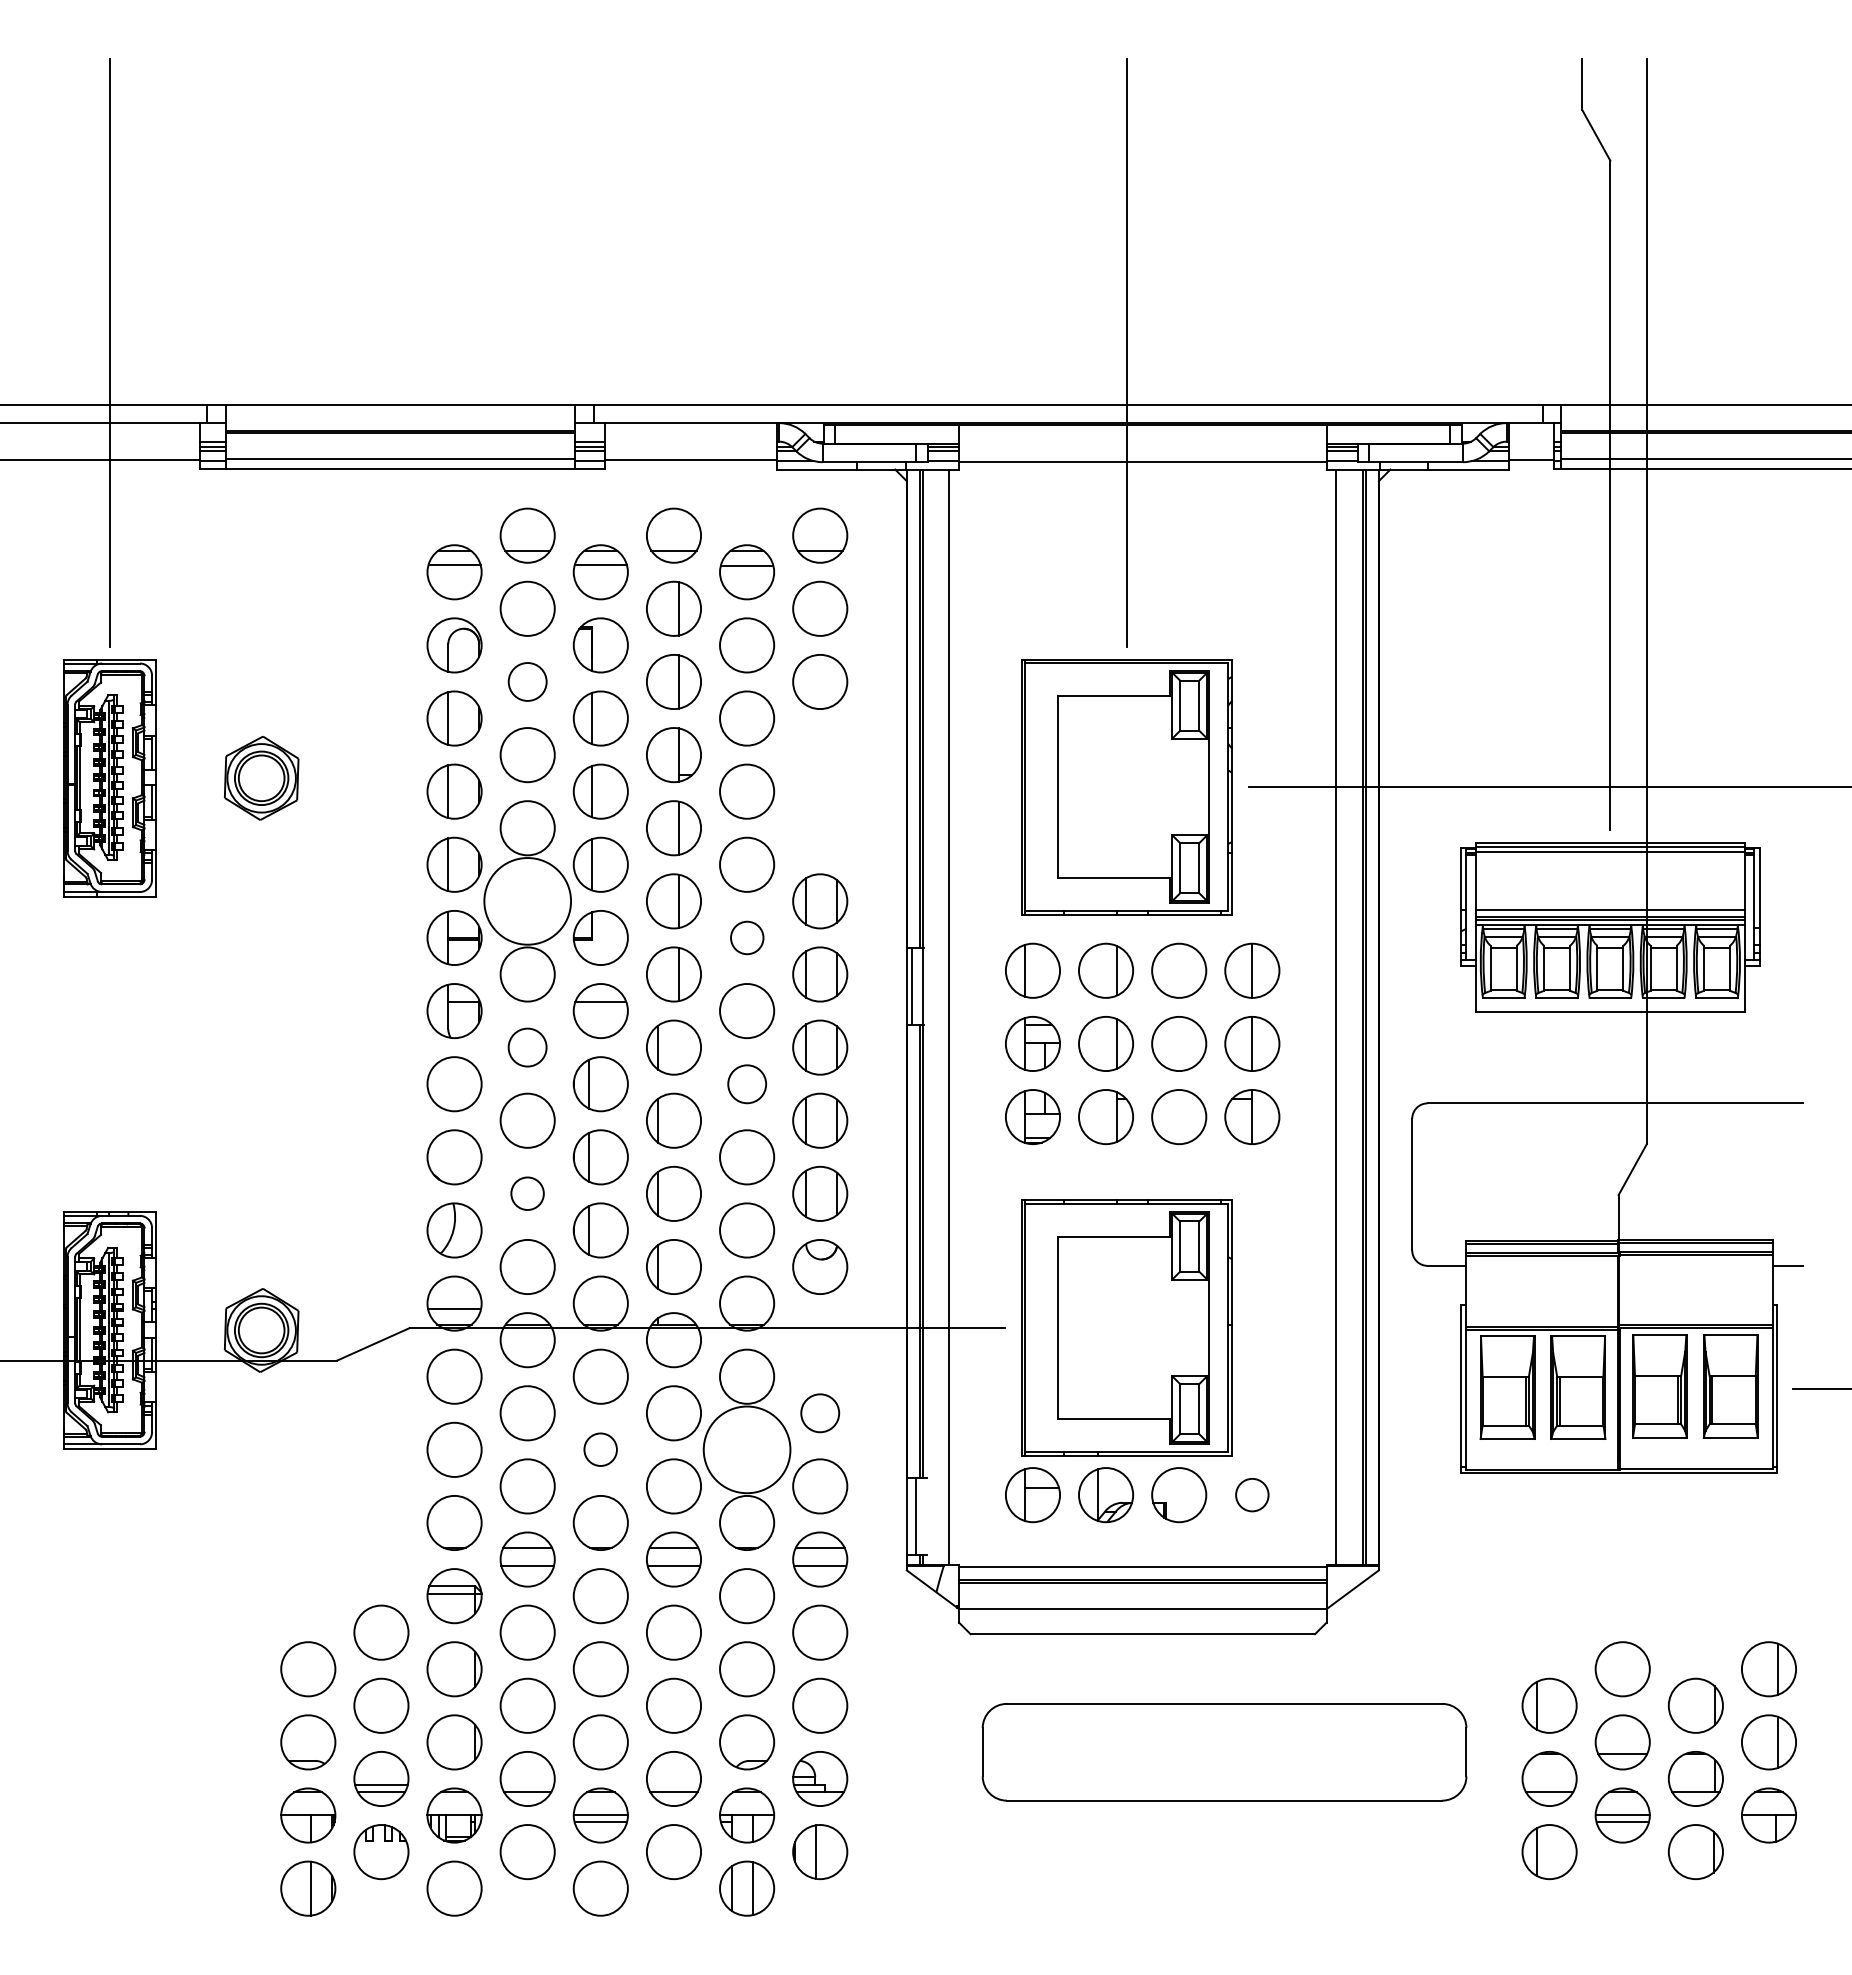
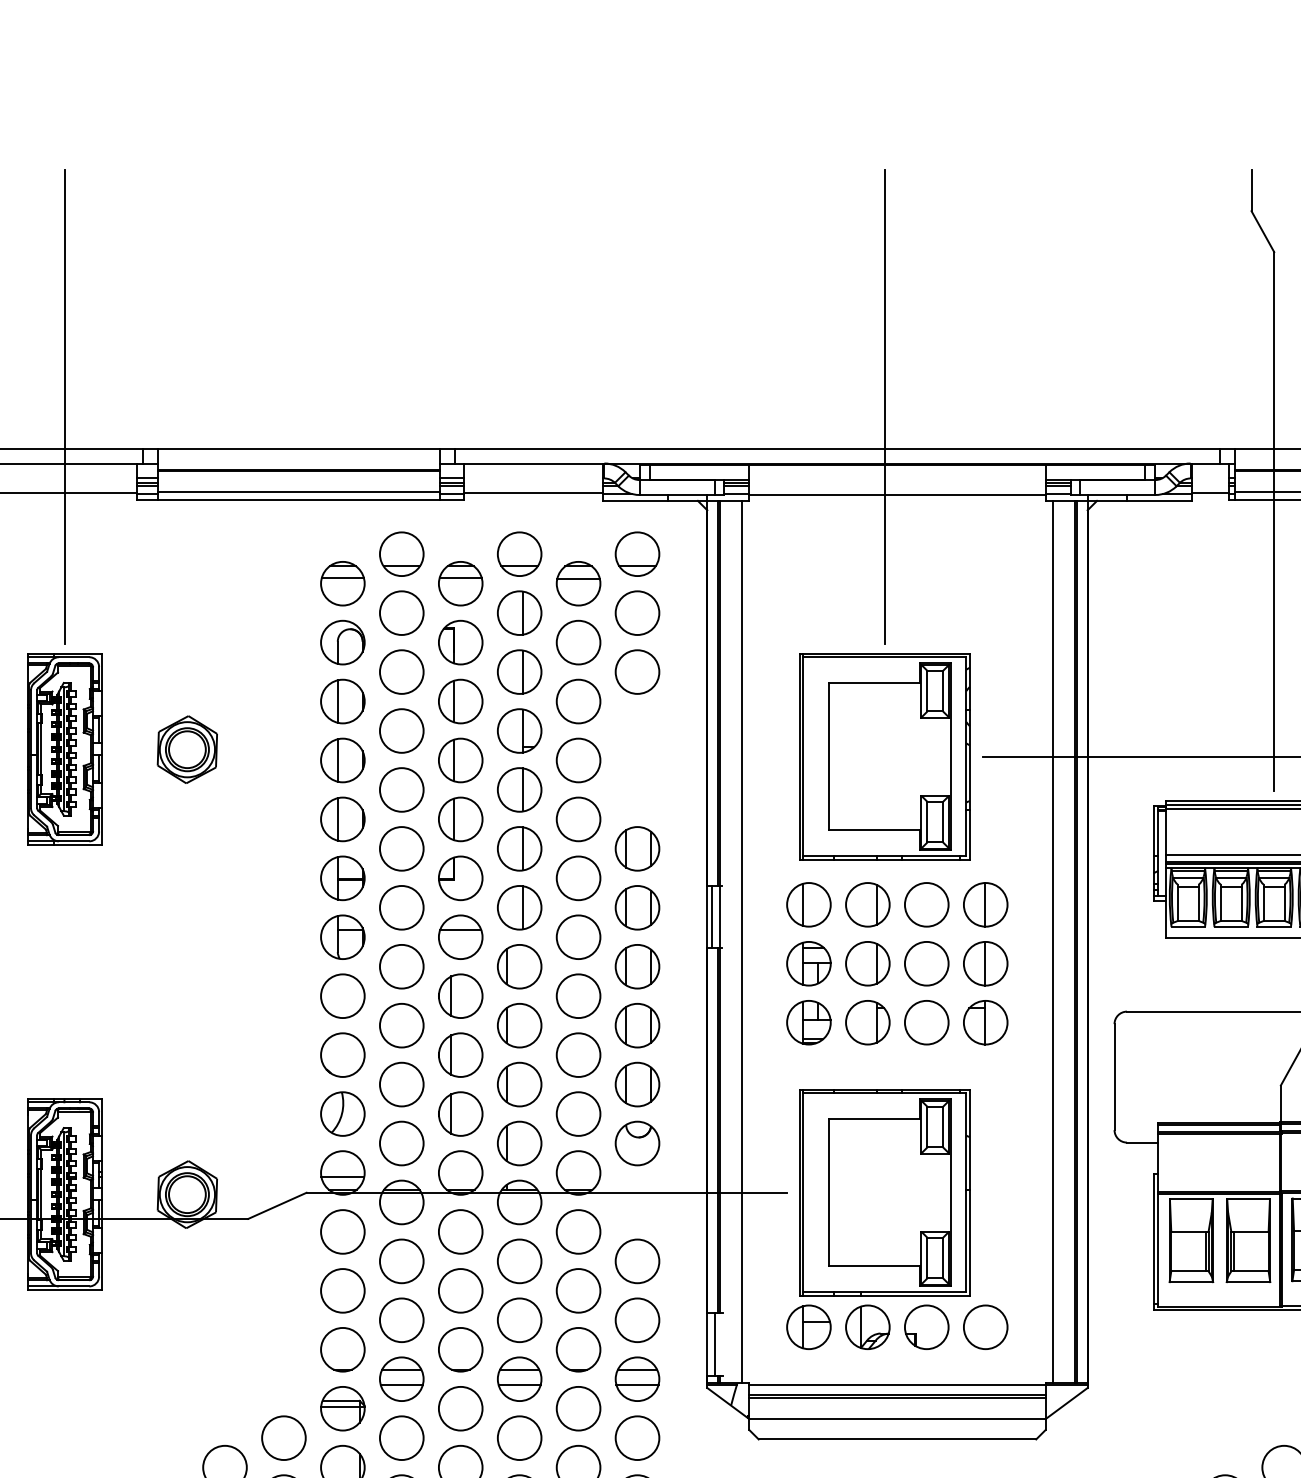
circle: (527, 681) -> (401, 671), size x1.43
circle: (527, 901) -> (401, 848), size x0.62
circle: (747, 937) -> (578, 877), size x1.67
circle: (527, 1047) -> (401, 966), size x1.43
circle: (747, 1084) -> (578, 996), size x1.43
circle: (527, 1193) -> (401, 1084), size x1.67
circle: (820, 1413) -> (637, 1261), size x1.43
circle: (600, 1449) -> (460, 1290), size x1.67
circle: (747, 1449) -> (578, 1290), size x0.62
circle: (1252, 1495) -> (985, 1327), size x1.67

